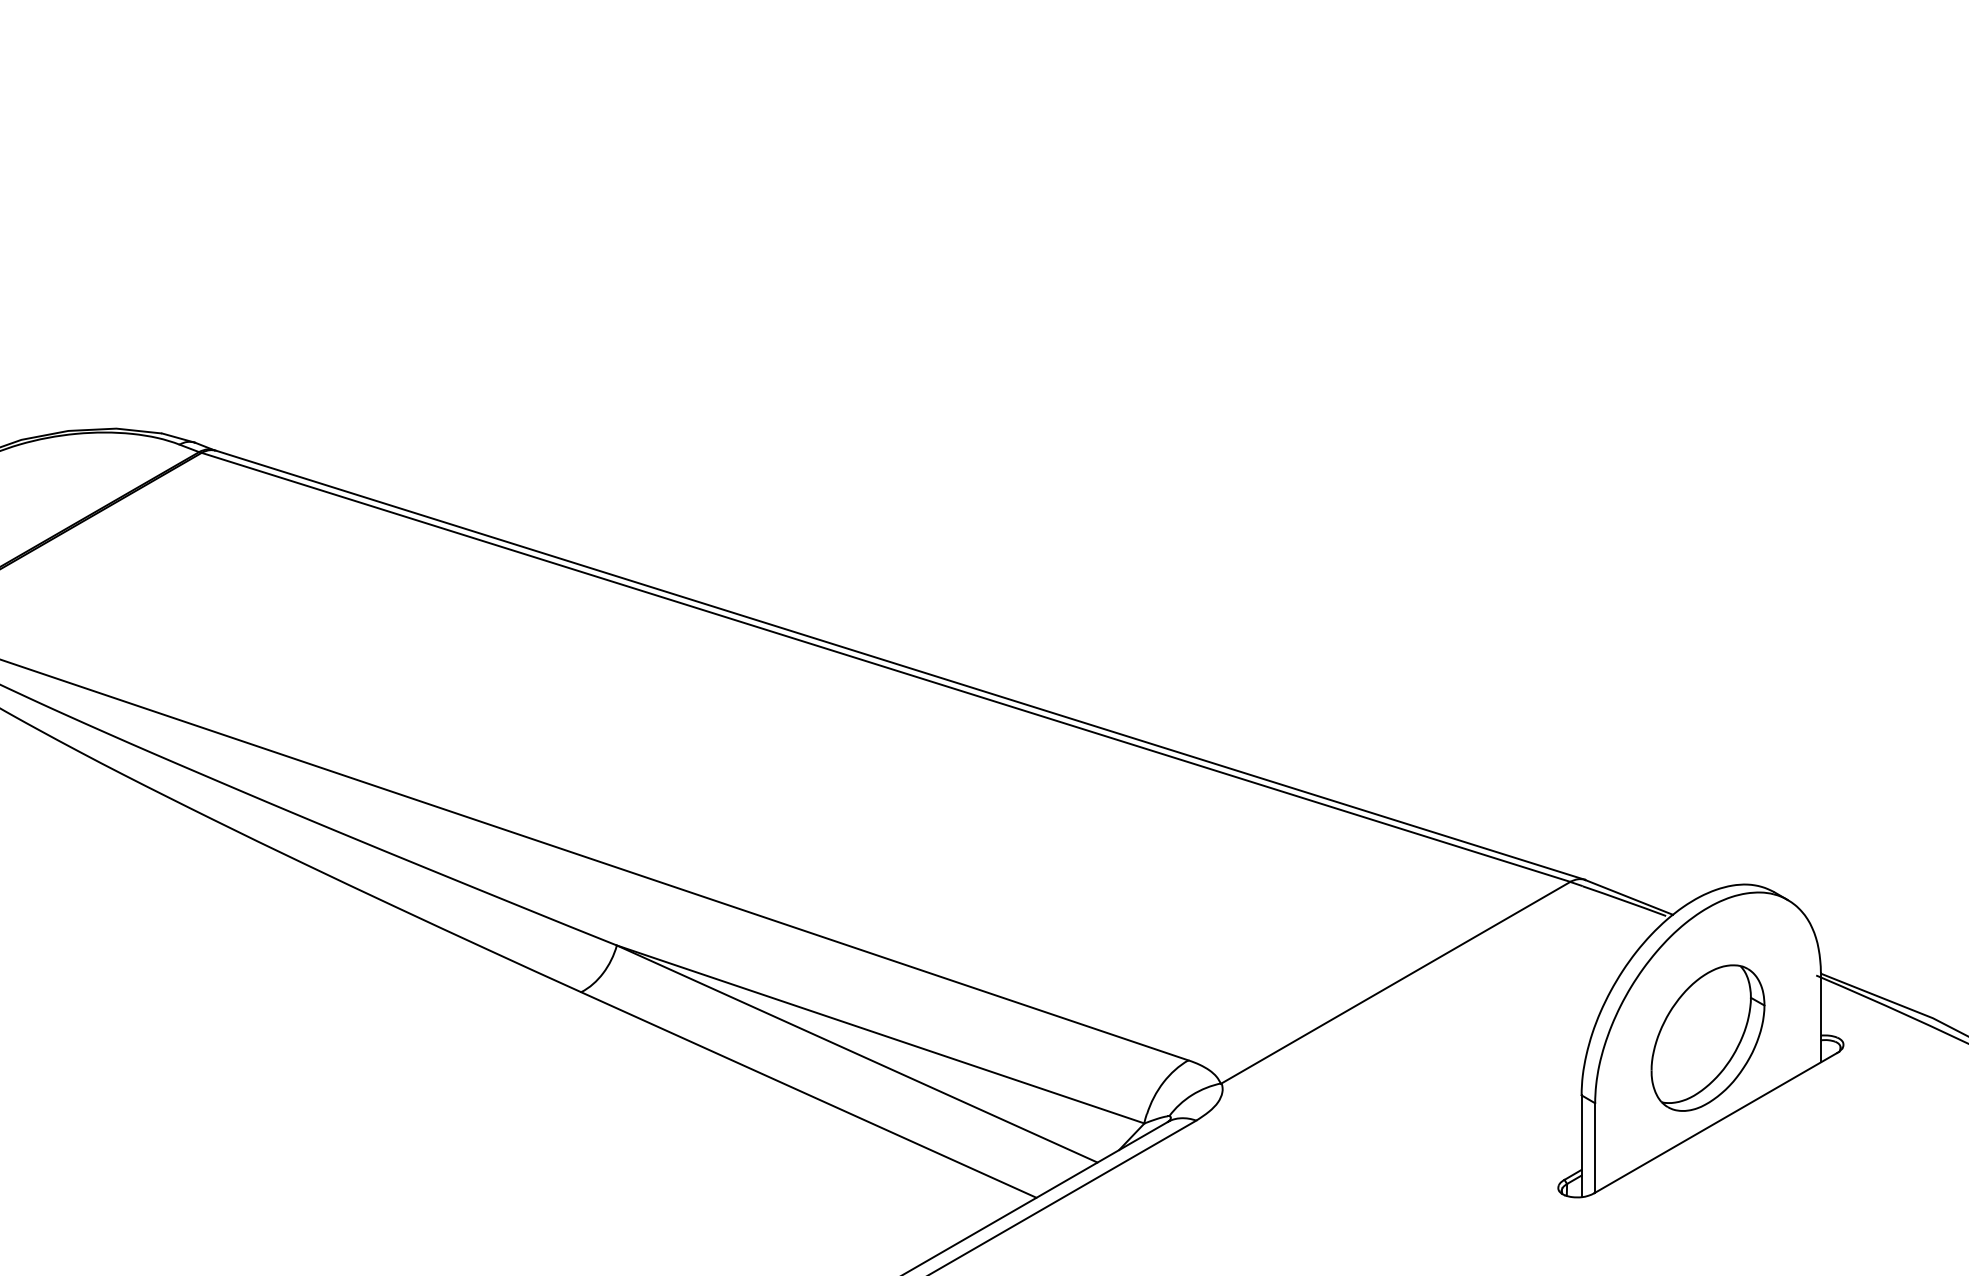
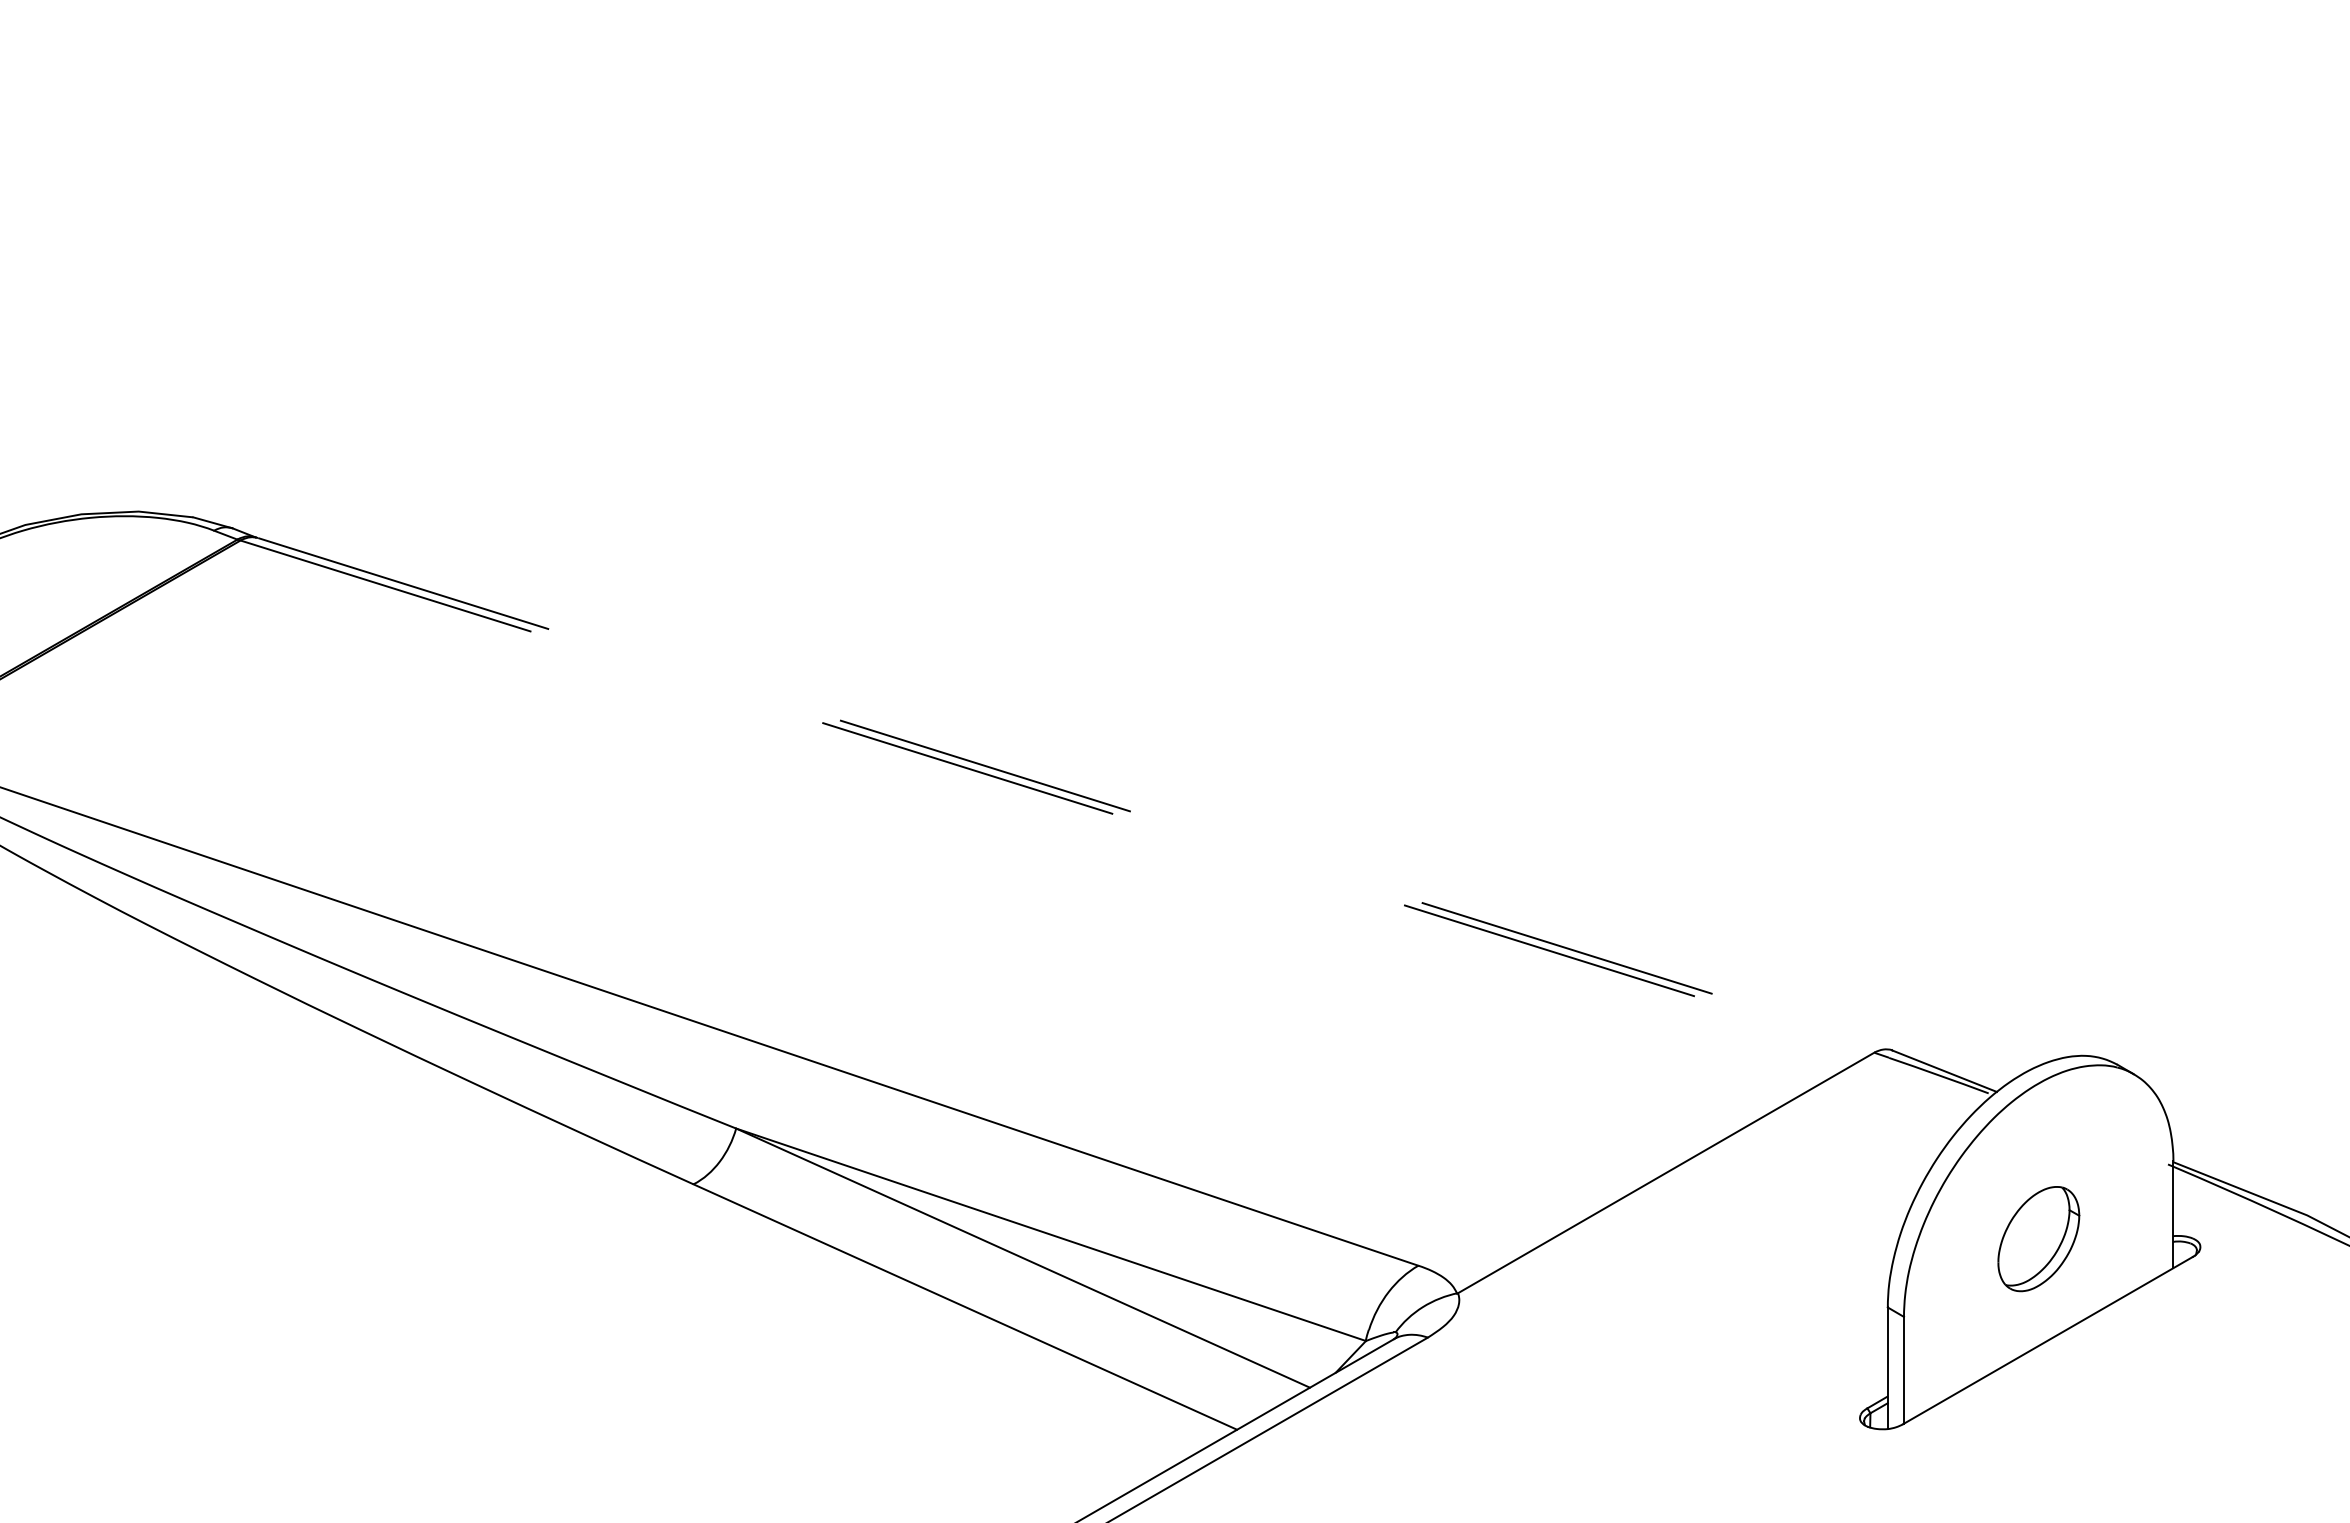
line: (901, 665) -> (1075, 794), solid -> dashed
line: (886, 667) -> (1057, 796), solid -> dashed
part: (1707, 1037) -> (2038, 1238), size x0.6

